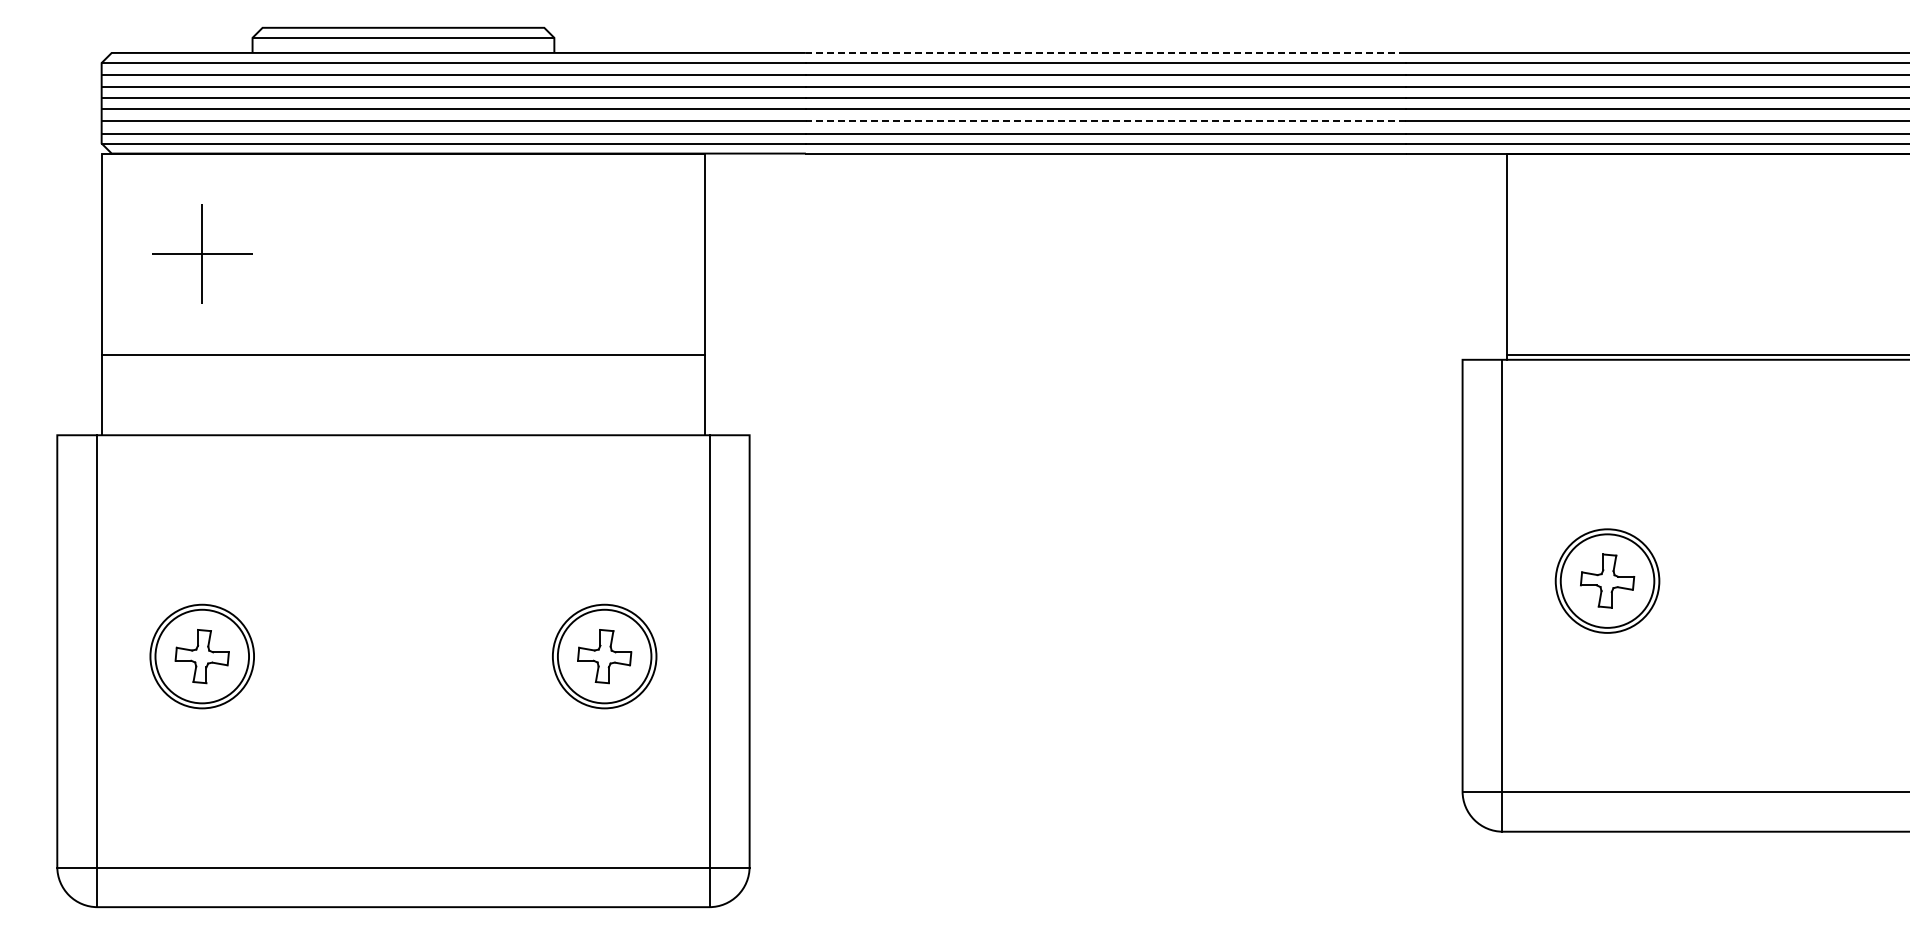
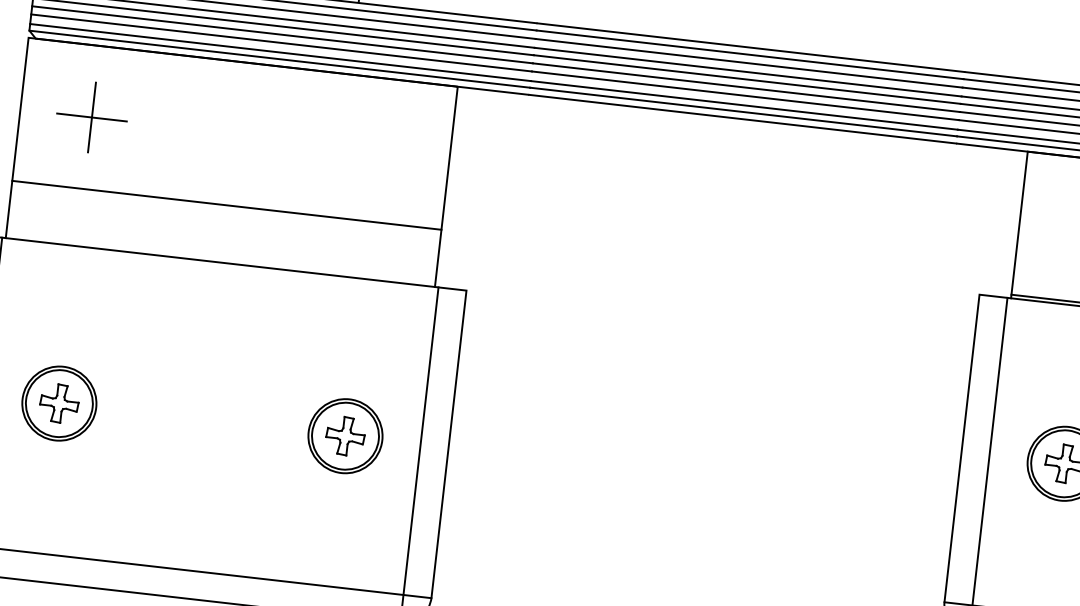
line: (1105, 52) -> (750, 47), dashed -> solid
line: (1105, 120) -> (745, 95), dashed -> solid

